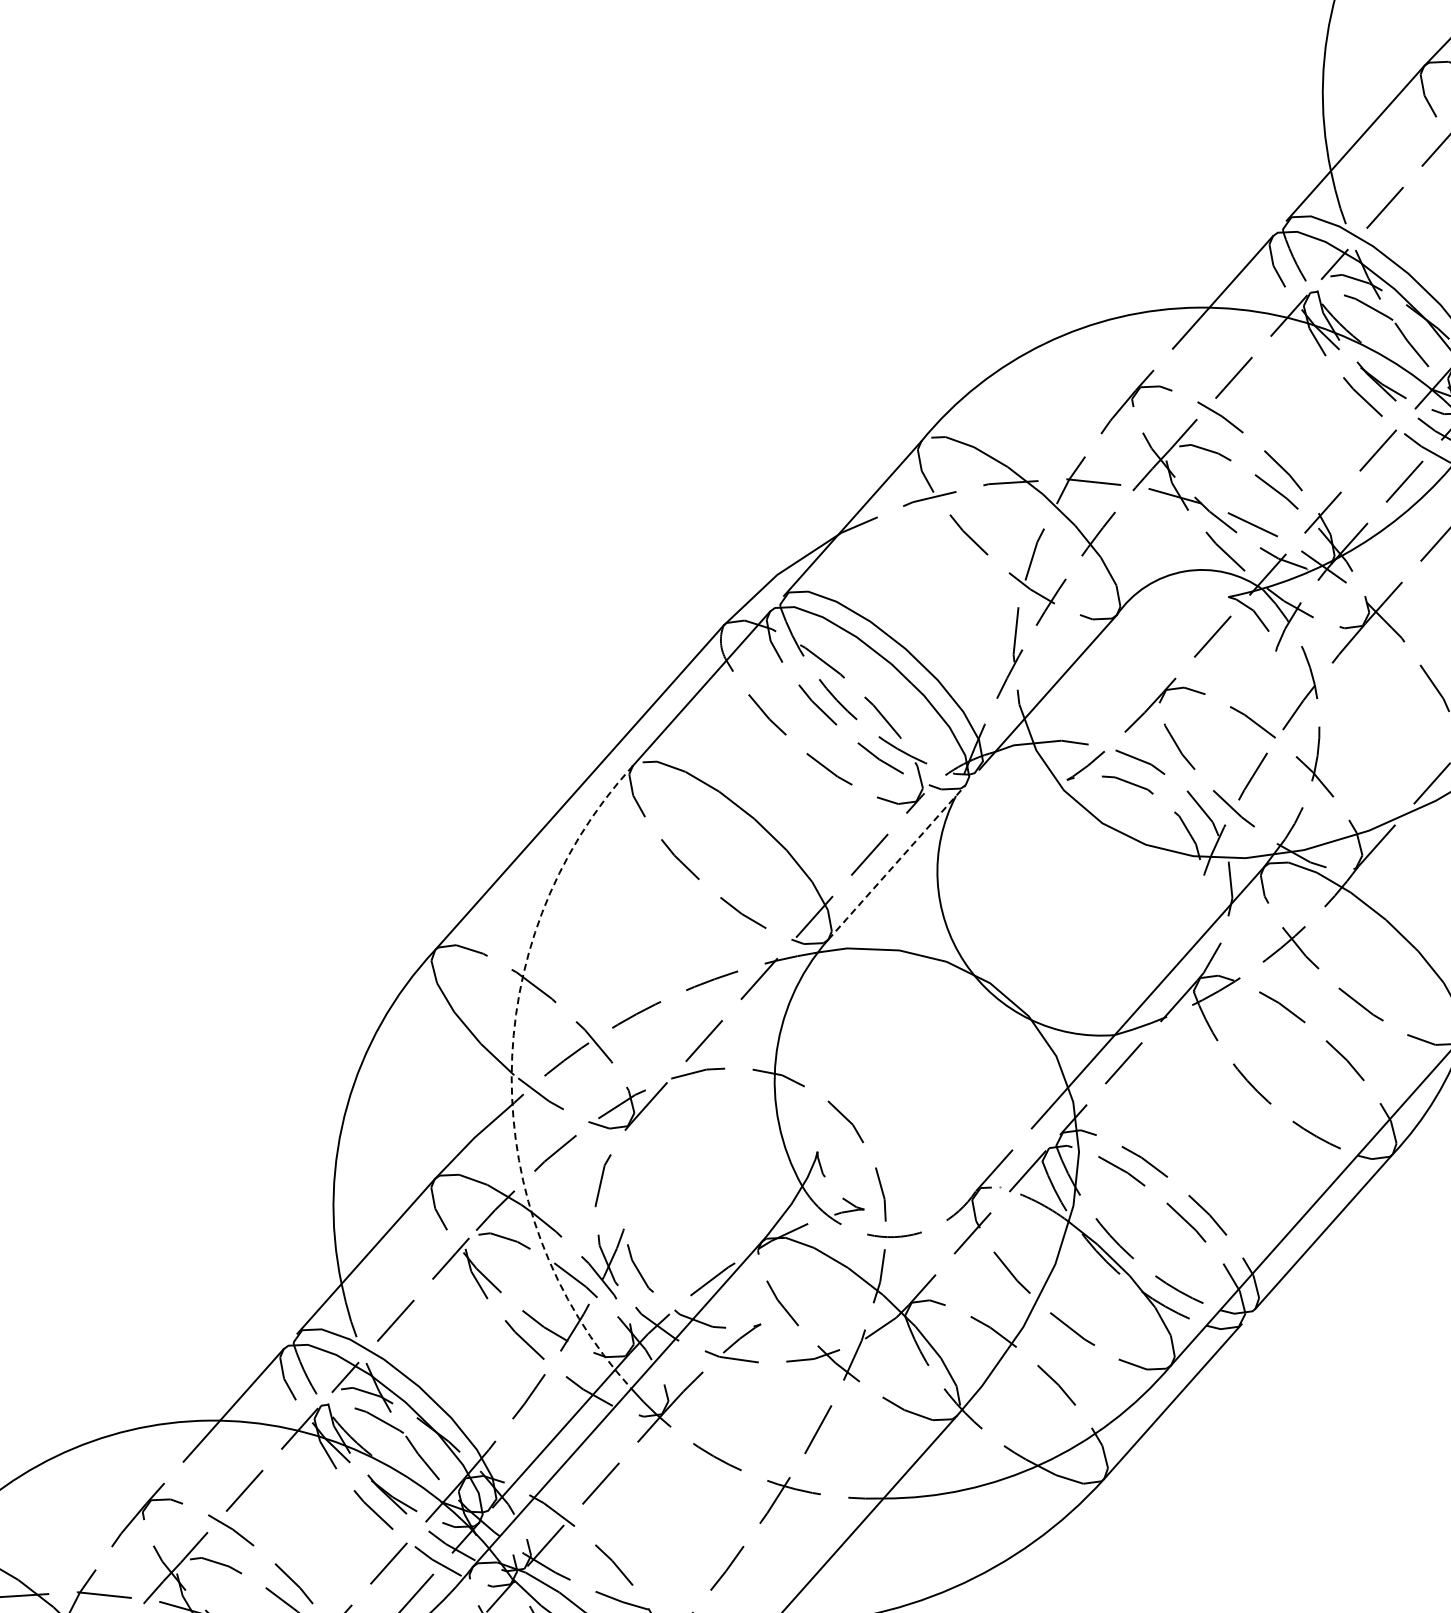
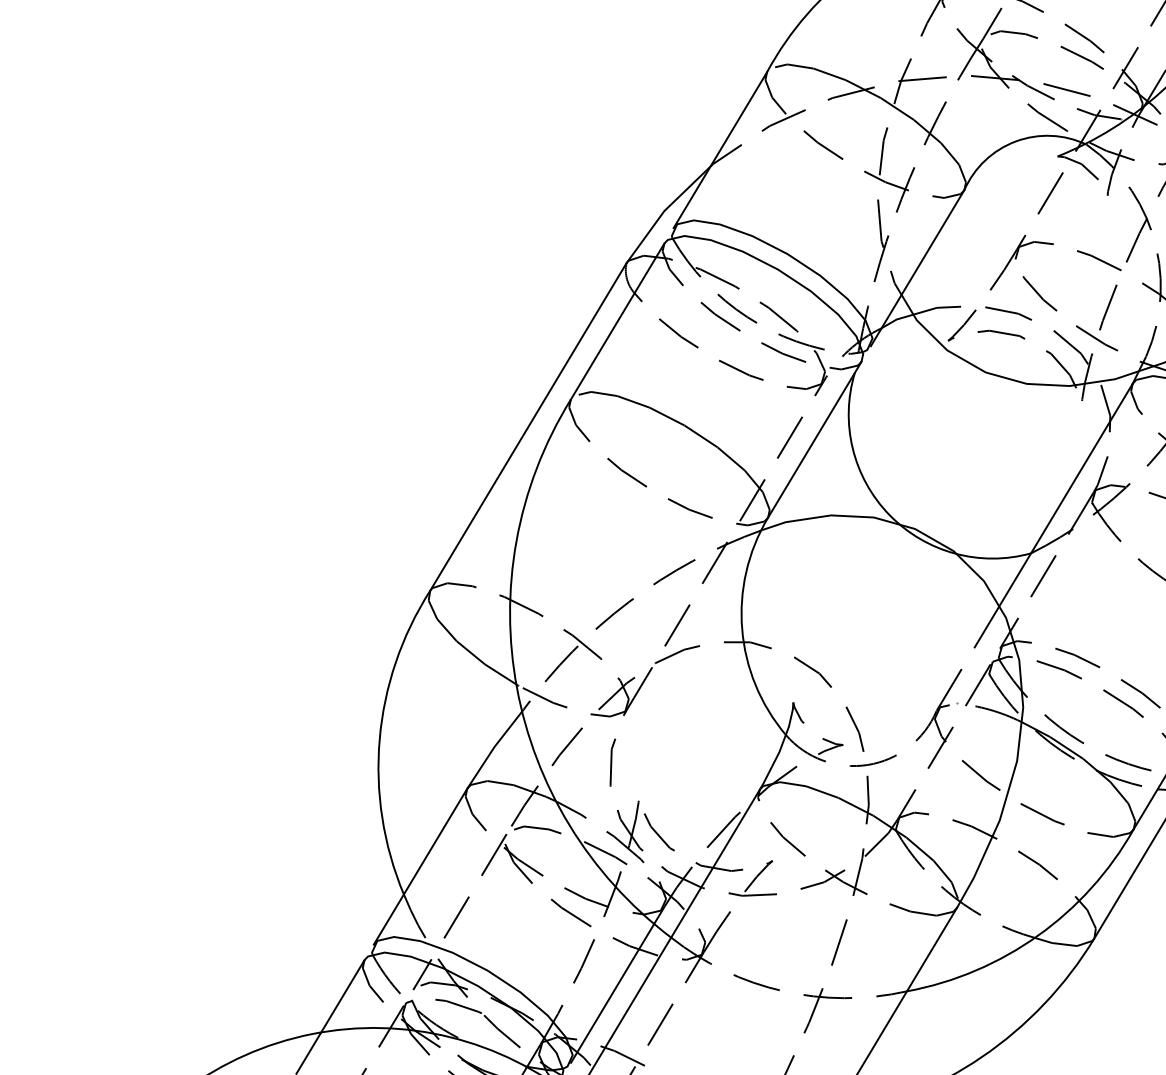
line: (897, 862) -> (815, 439), dashed -> solid
arc: (511, 1077) -> (516, 688), dashed -> solid

